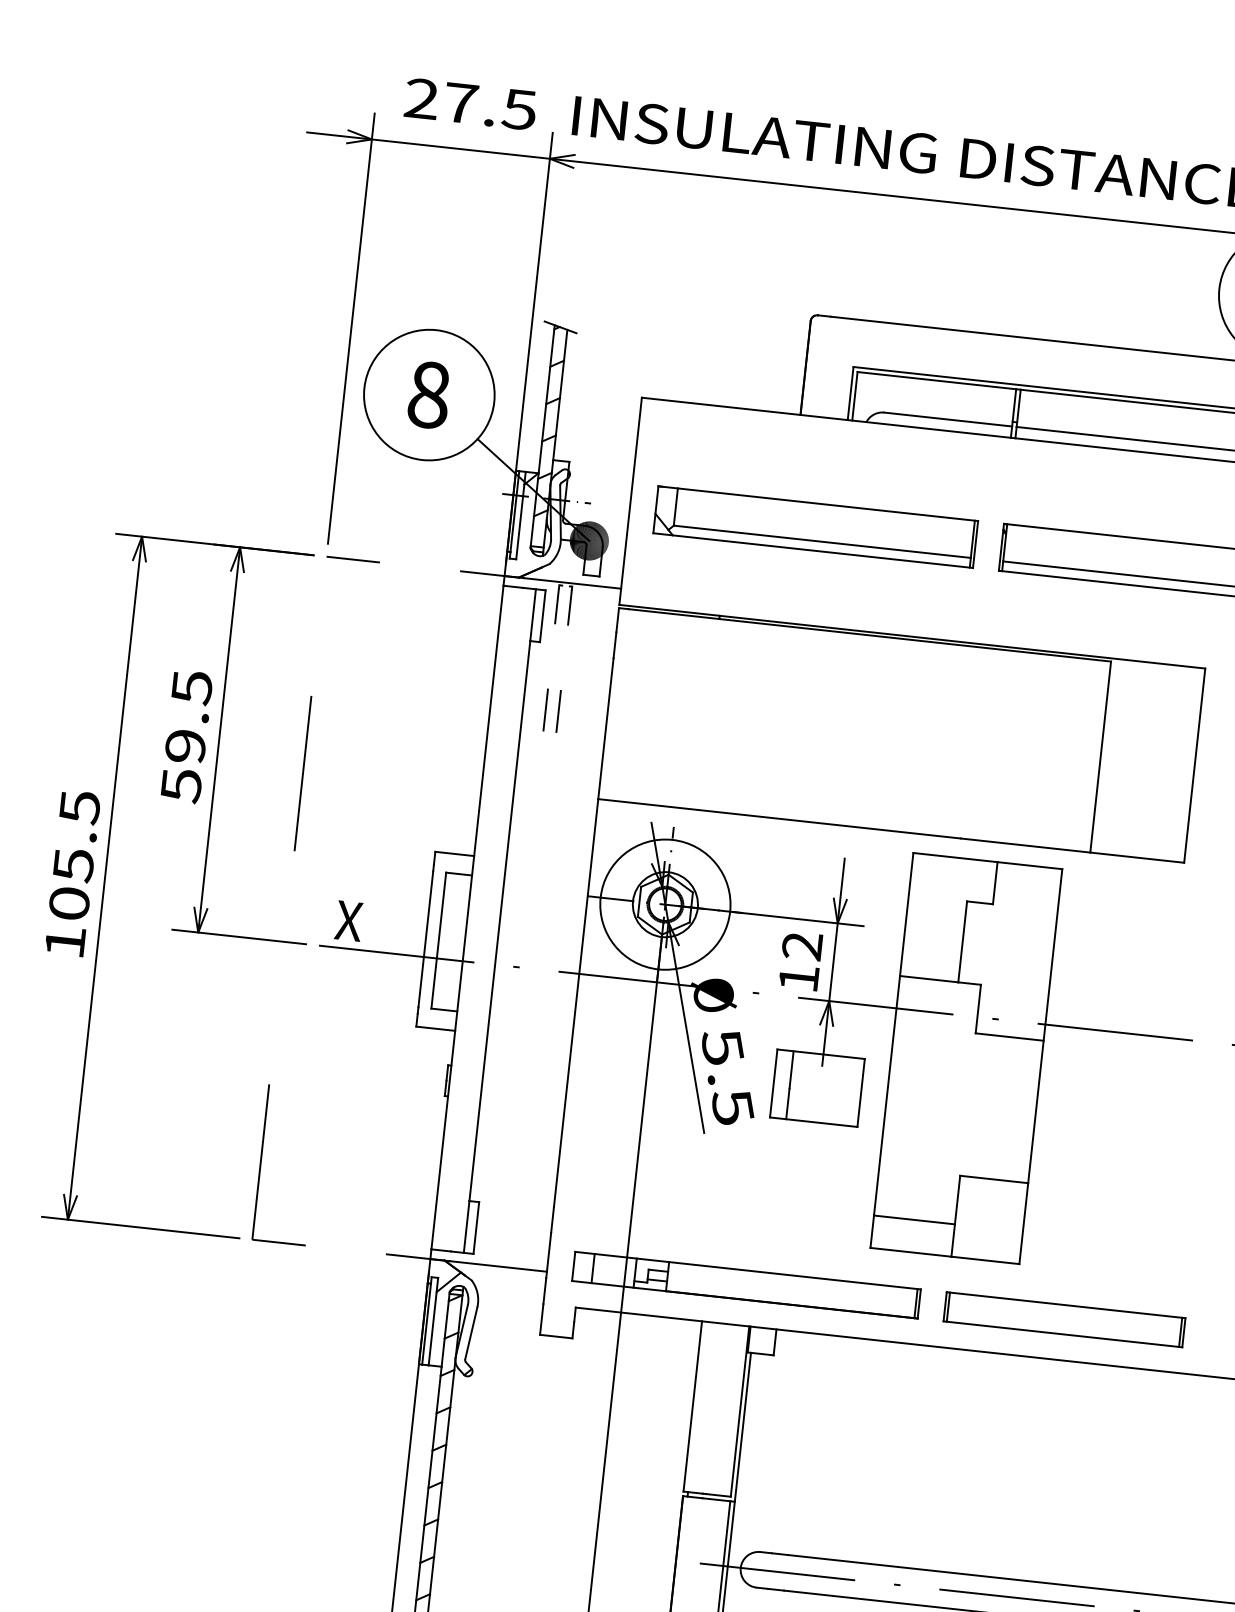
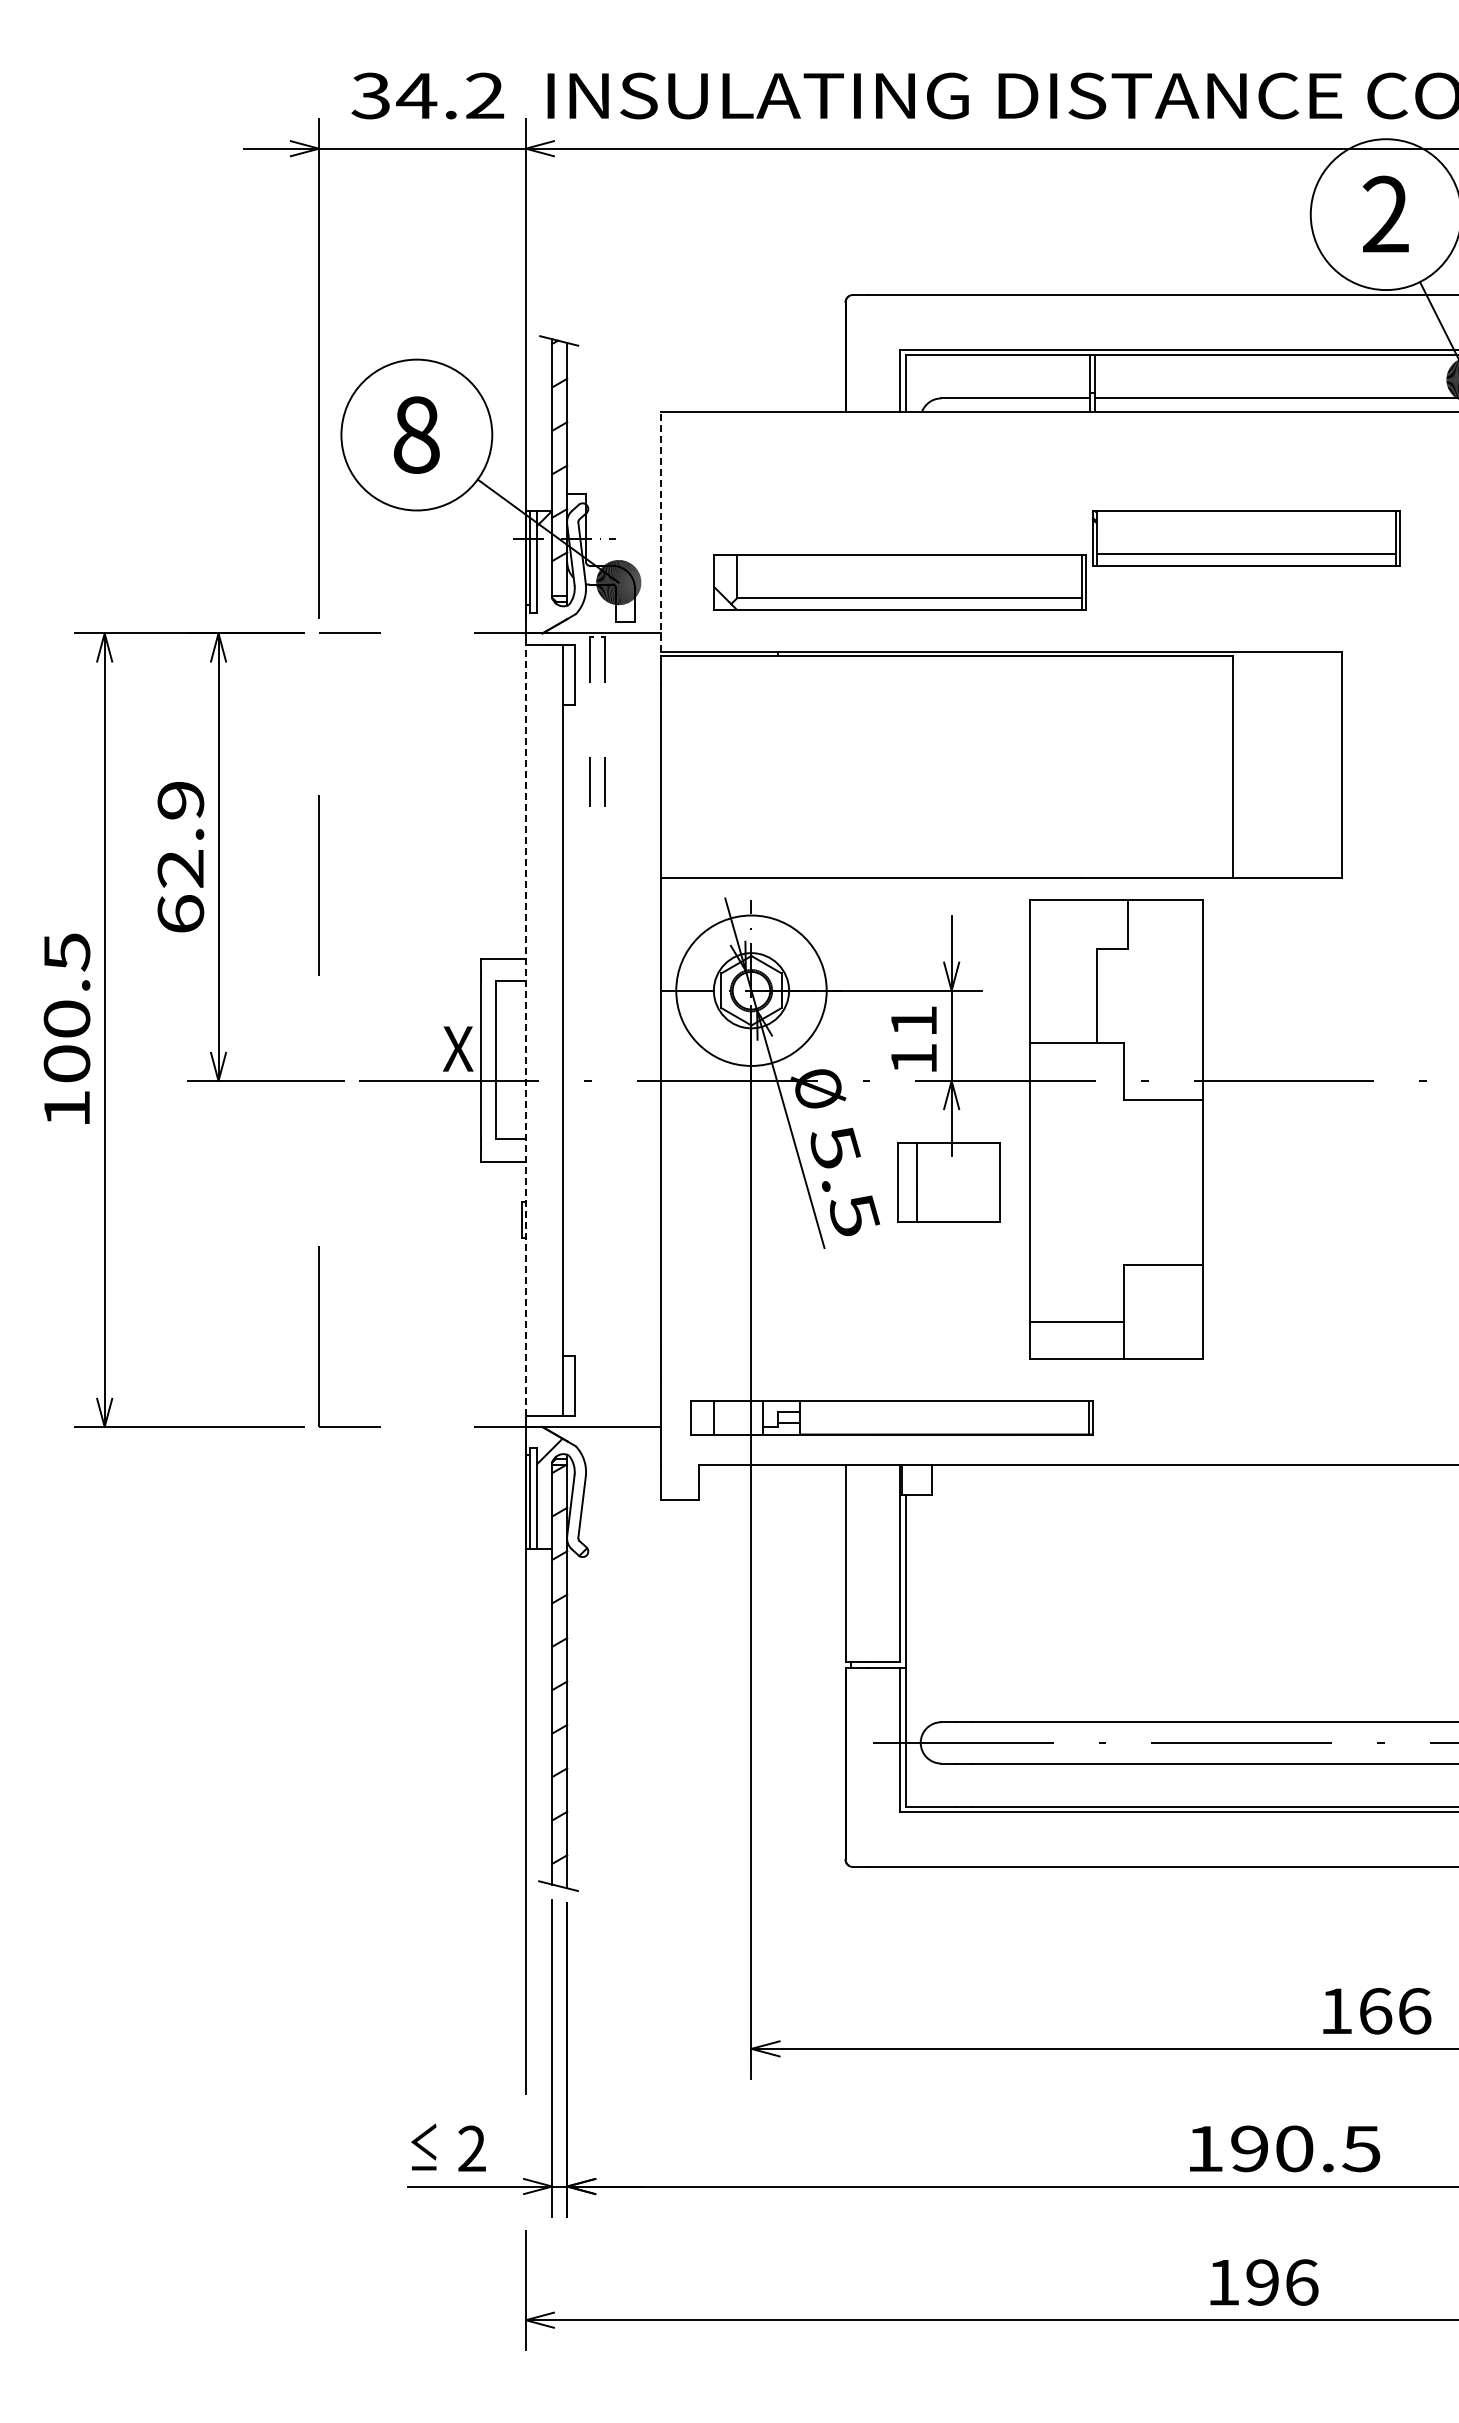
text: (470, 103) -> (427, 95), 27.5 -> 34.2
line: (630, 500) -> (661, 531), solid -> dashed
part: (815, 527) -> (899, 582), moved
text: (186, 736) -> (180, 857), 59.5 -> 62.9
text: (73, 865) -> (66, 1019), 105.5 -> 100.5
line: (467, 916) -> (525, 1029), solid -> dashed
text: (349, 920) -> (458, 1048), moved
text: (802, 945) -> (913, 1020), 12 -> 11
part: (1064, 1319) -> (1261, 1417), removed

